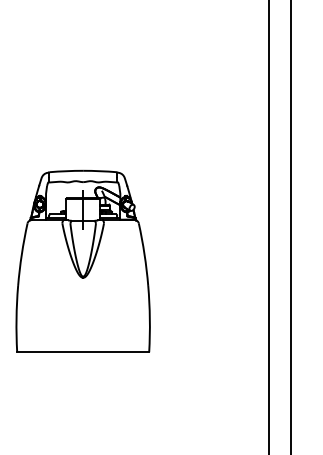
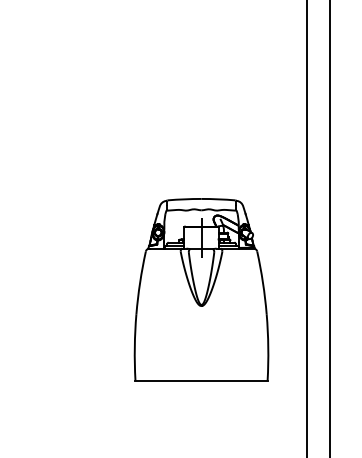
part: (83, 261) -> (201, 289), moved

